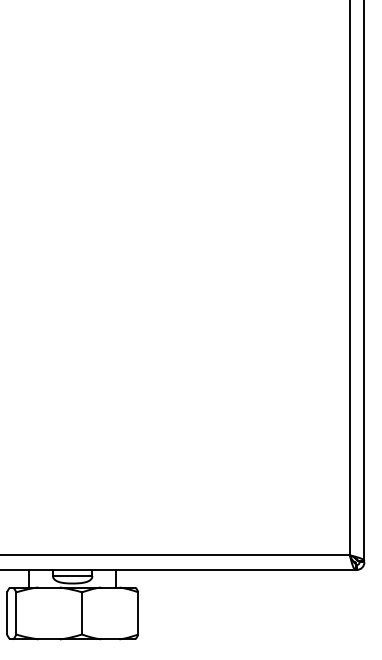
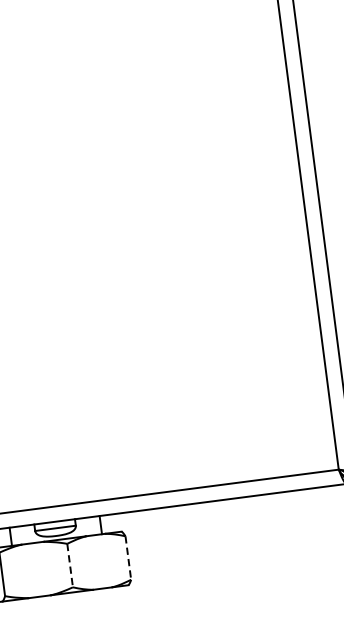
line: (82, 613) -> (70, 565), solid -> dashed
line: (138, 613) -> (128, 558), solid -> dashed

